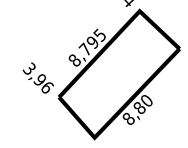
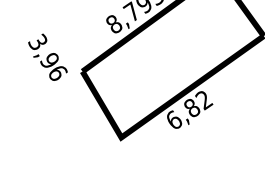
text: (37, 77) -> (46, 56), moved
text: (137, 109) -> (188, 109), 8,80 -> 6,82

